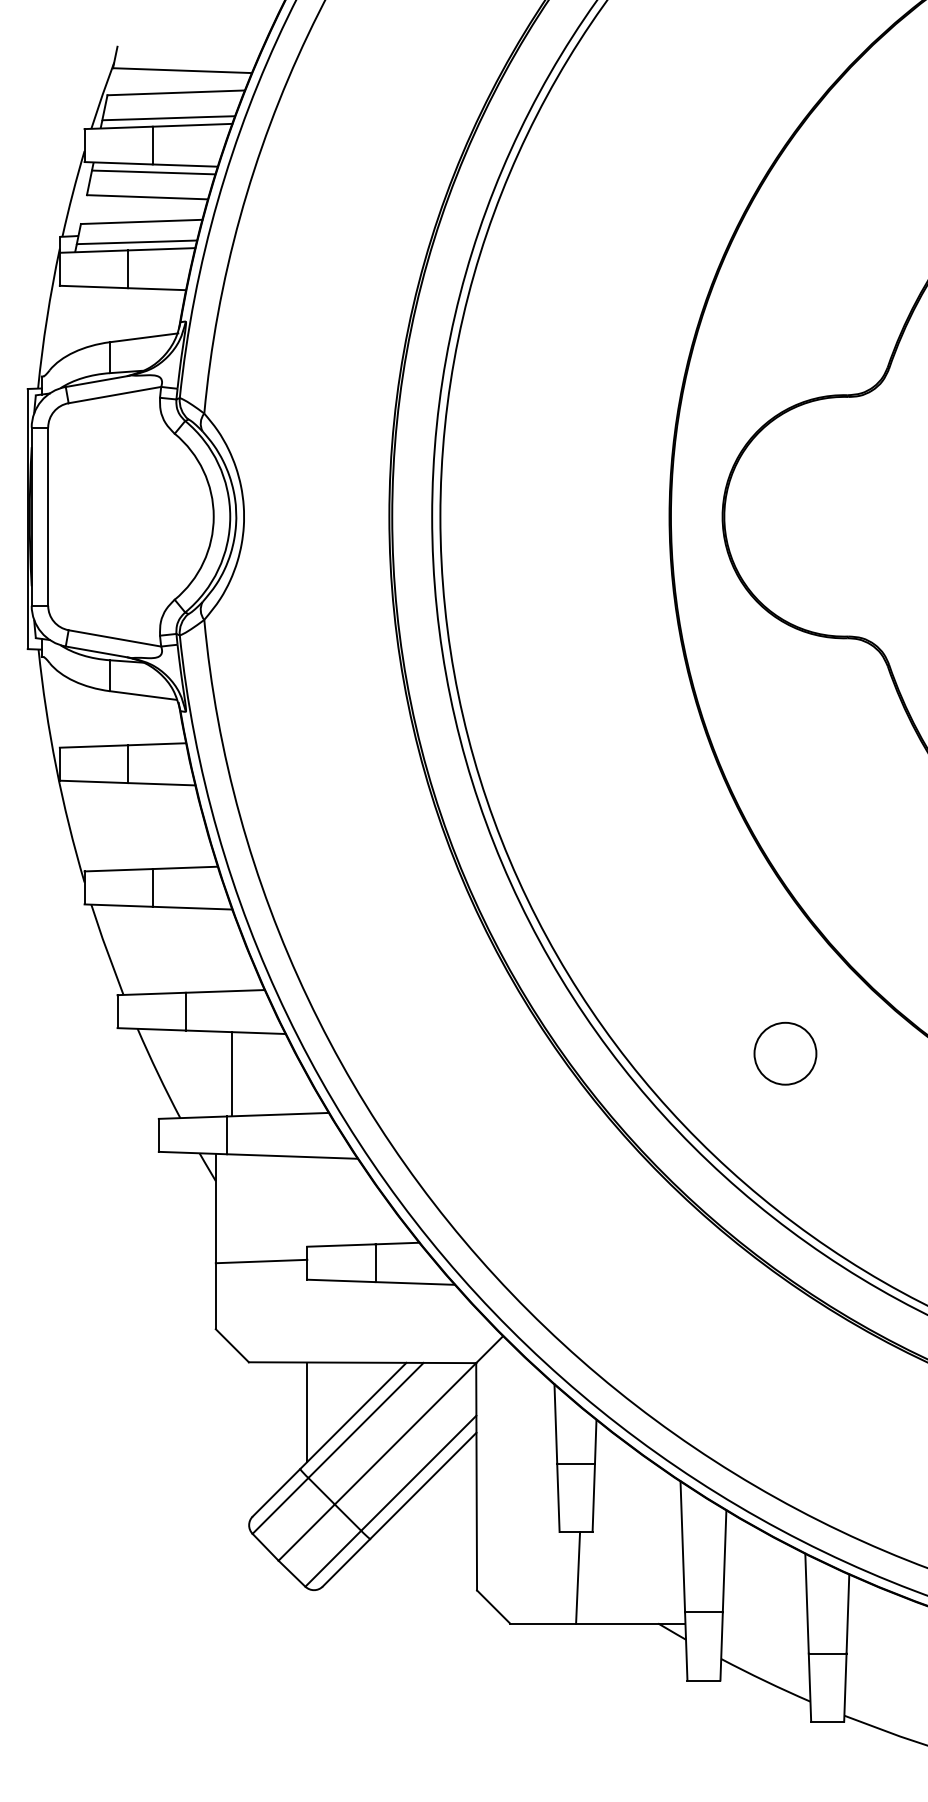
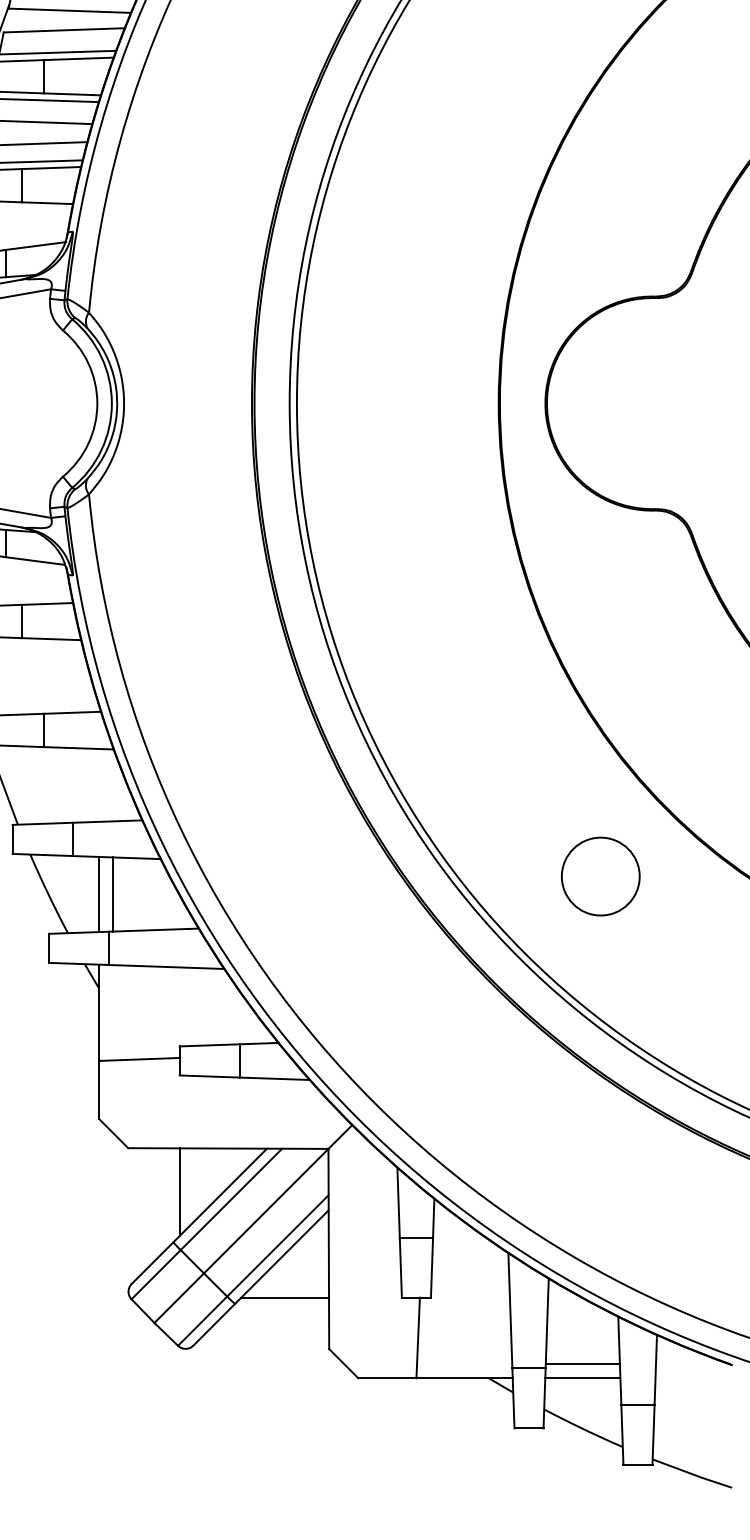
circle: (785, 1053) -> (600, 876), size x1.43
line: (215, 1073) -> (98, 893), added
line: (426, 1532) -> (284, 1298), added
line: (765, 1607) -> (583, 1364), added
line: (764, 1623) -> (582, 1378), added

